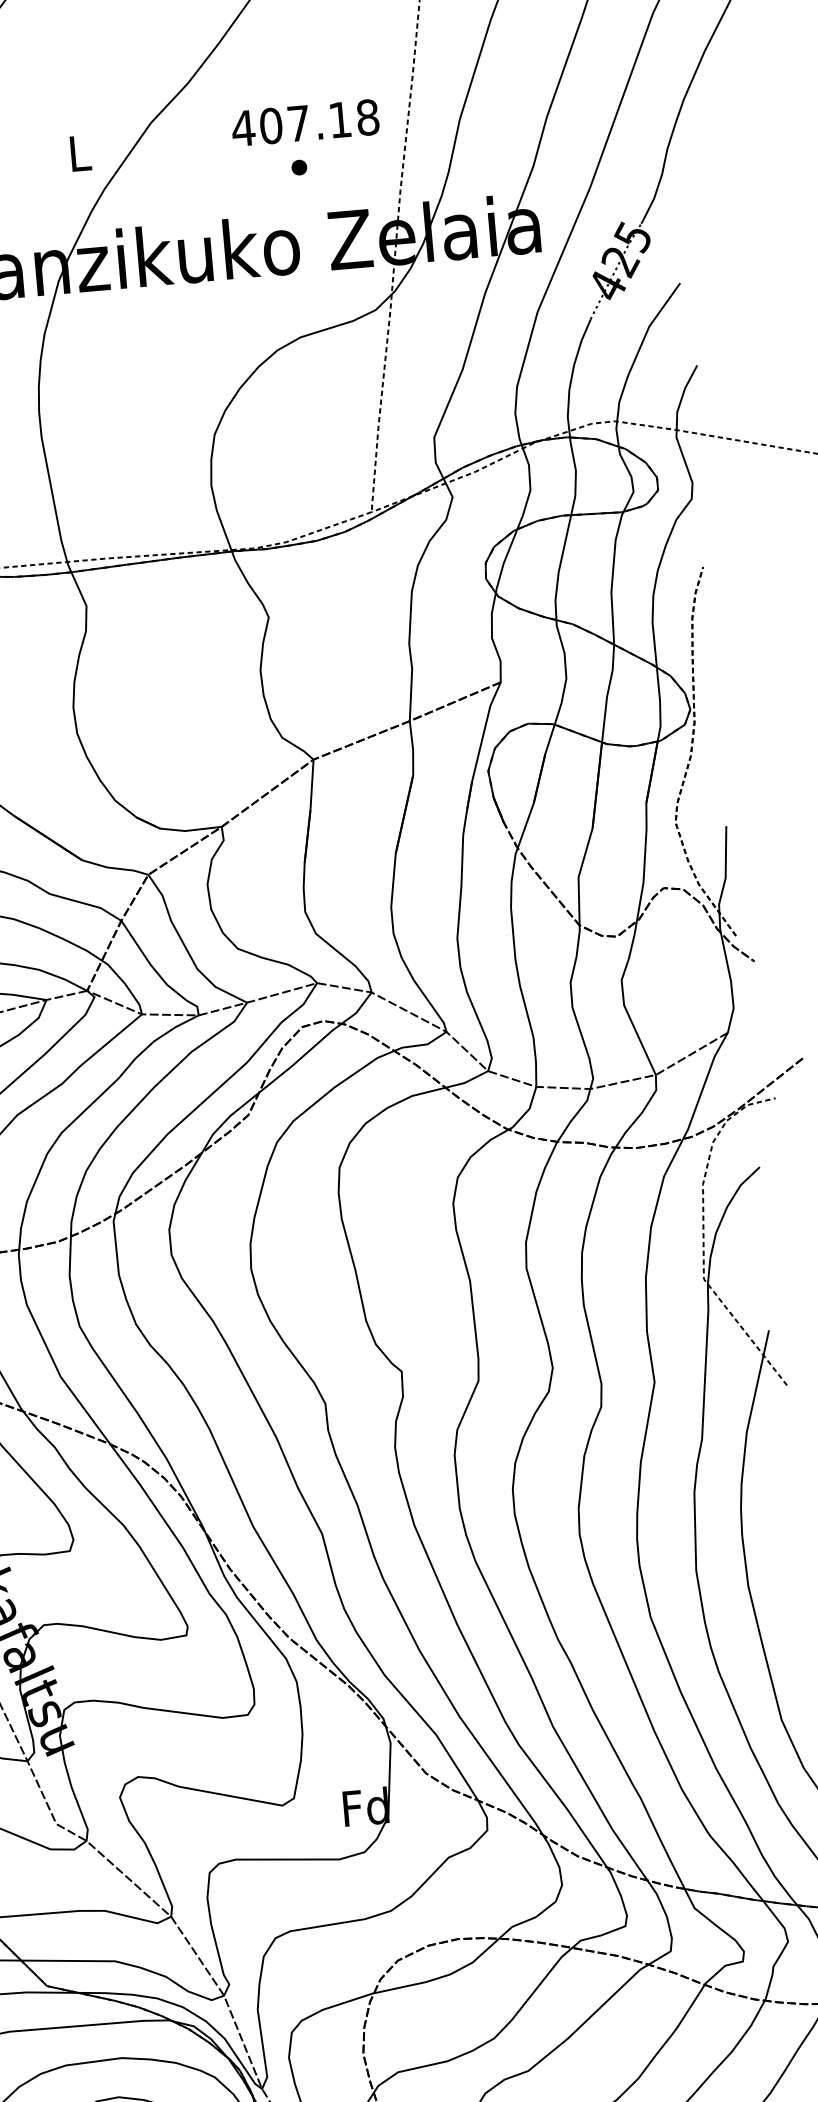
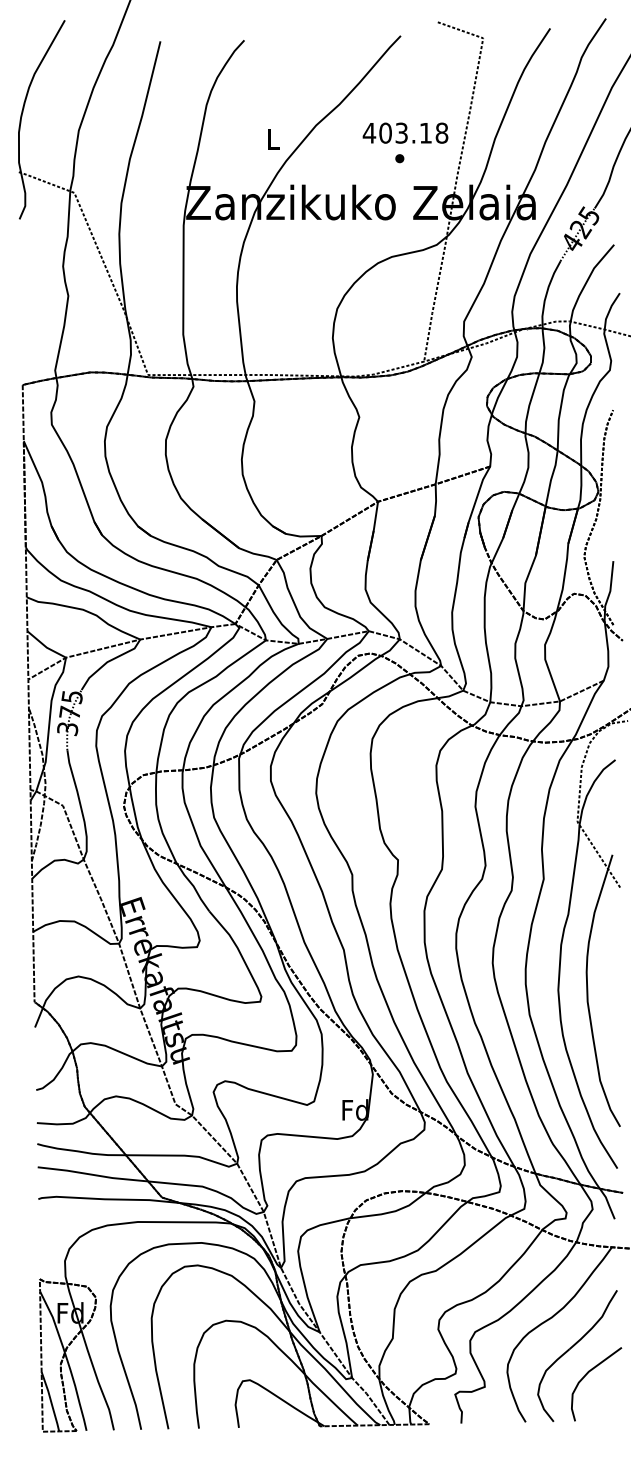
text: (298, 122) -> (401, 132), 407.18 -> 403.18

